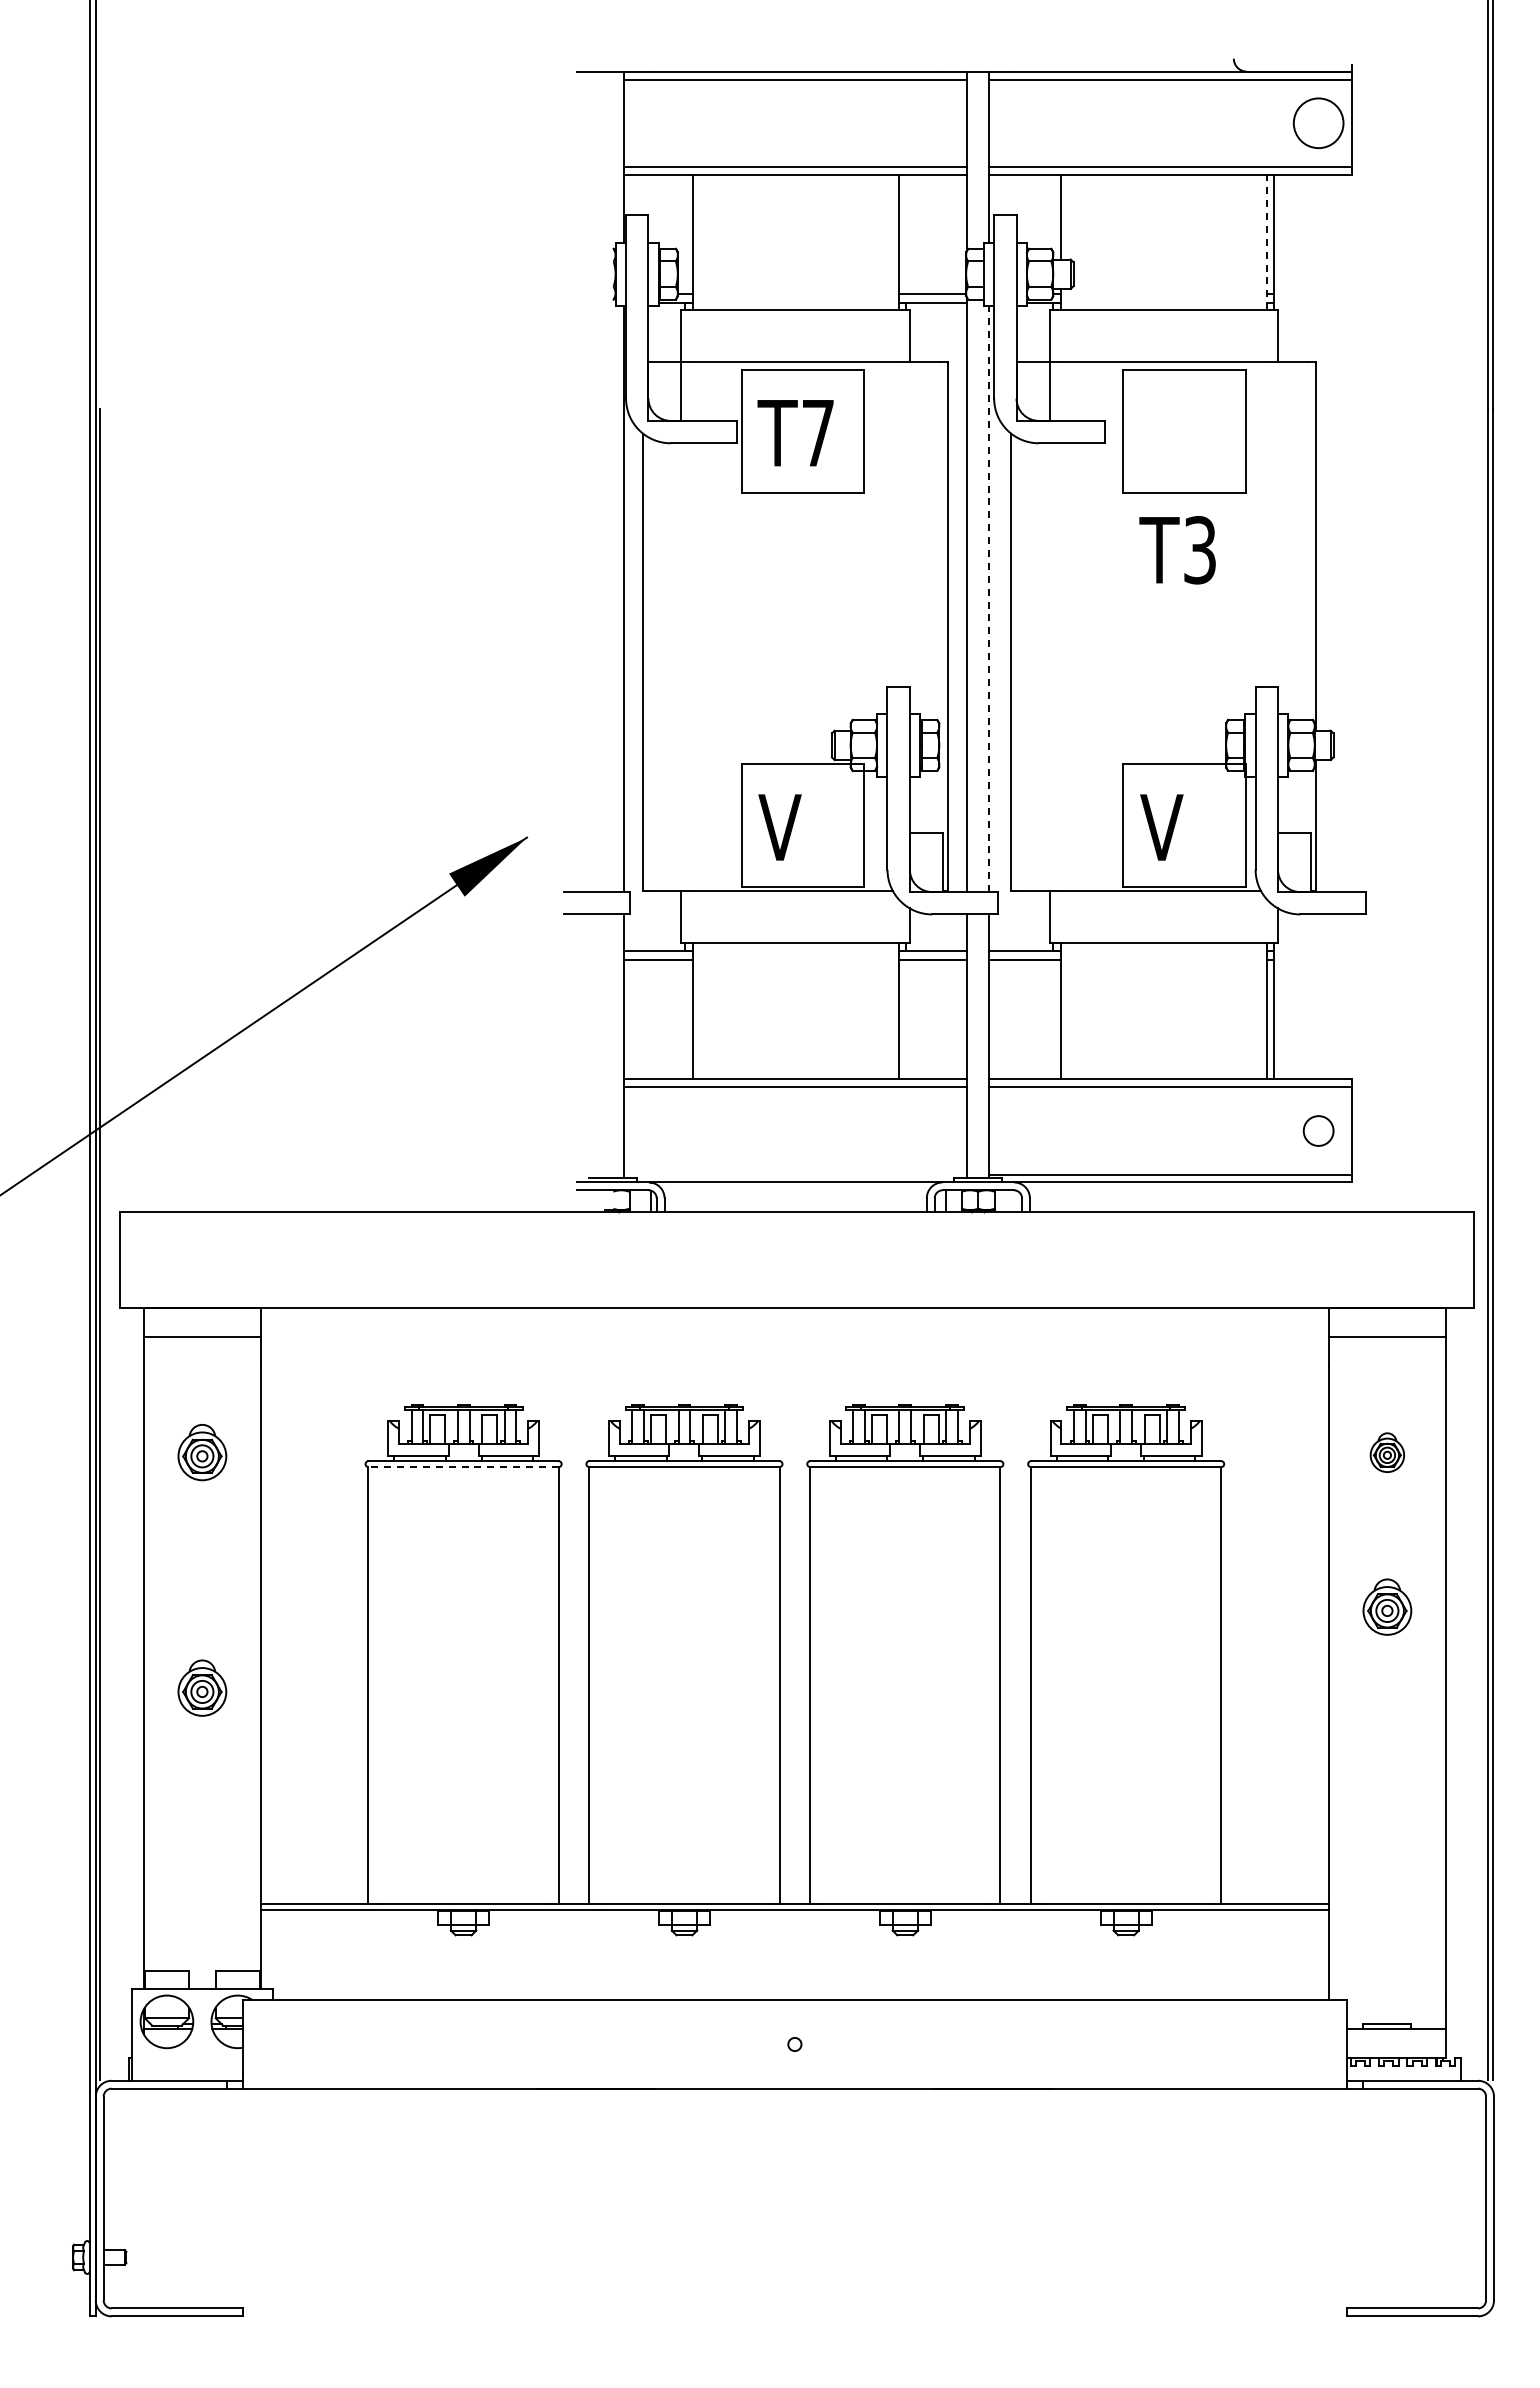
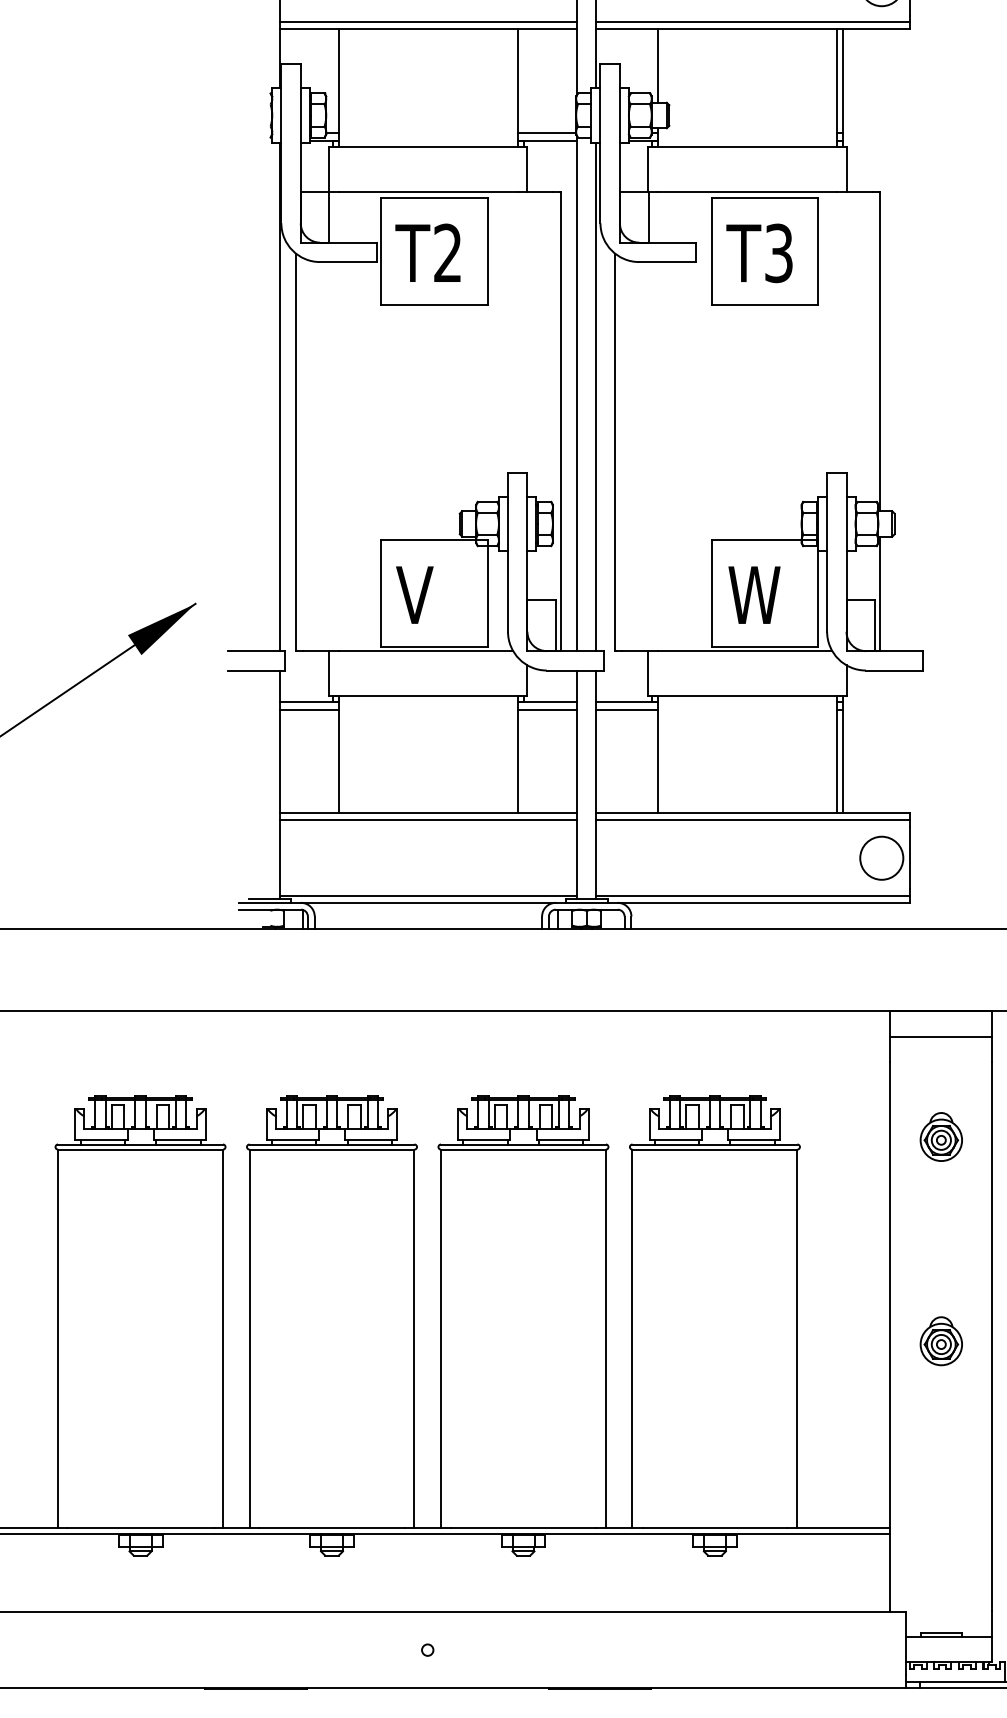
line: (1266, 242) -> (836, 88), dashed -> solid
text: (817, 432) -> (447, 252), T7 -> T2
text: (1177, 550) -> (759, 253), moved
line: (989, 598) -> (596, 396), dashed -> solid
text: (1170, 827) -> (753, 595), V -> W
circle: (1318, 1130) -> (881, 857), size x1.67
line: (795, 1174) -> (428, 895), added
part: (1387, 1452) -> (941, 1136), size x1.43
line: (463, 1467) -> (140, 1149), dashed -> solid
part: (1387, 1606) -> (941, 1340), moved

